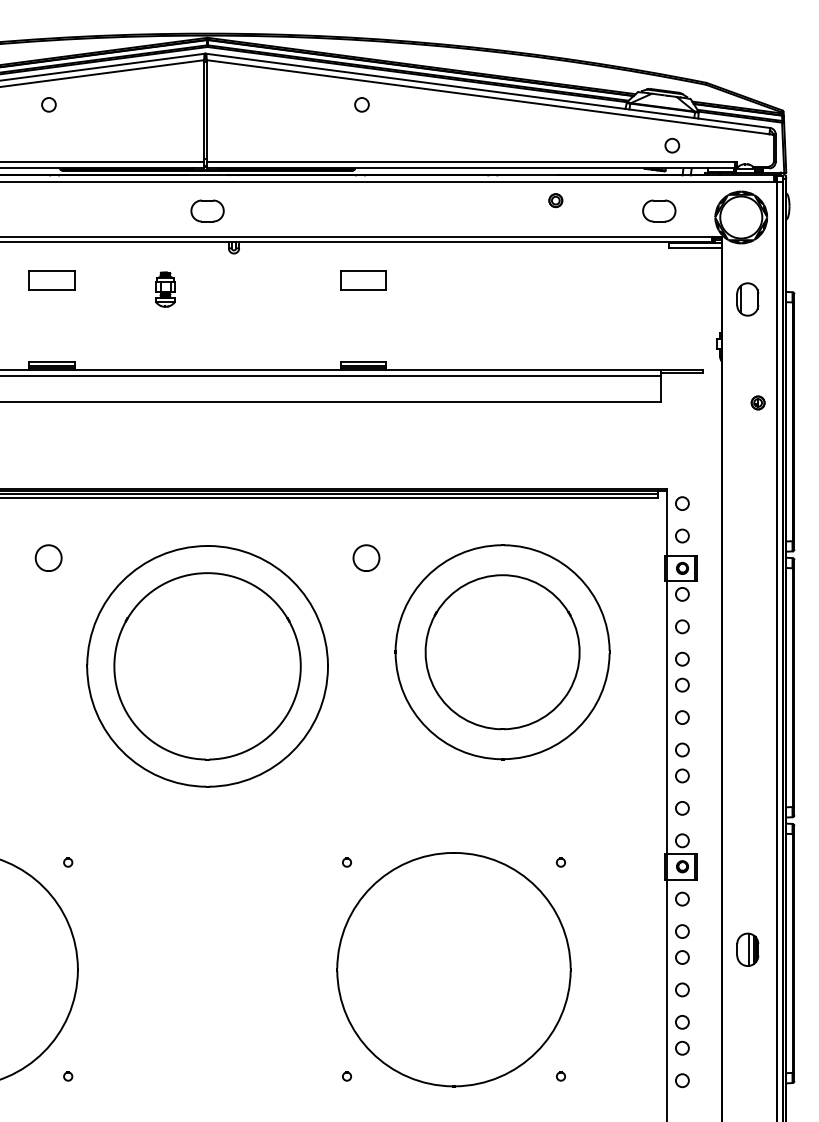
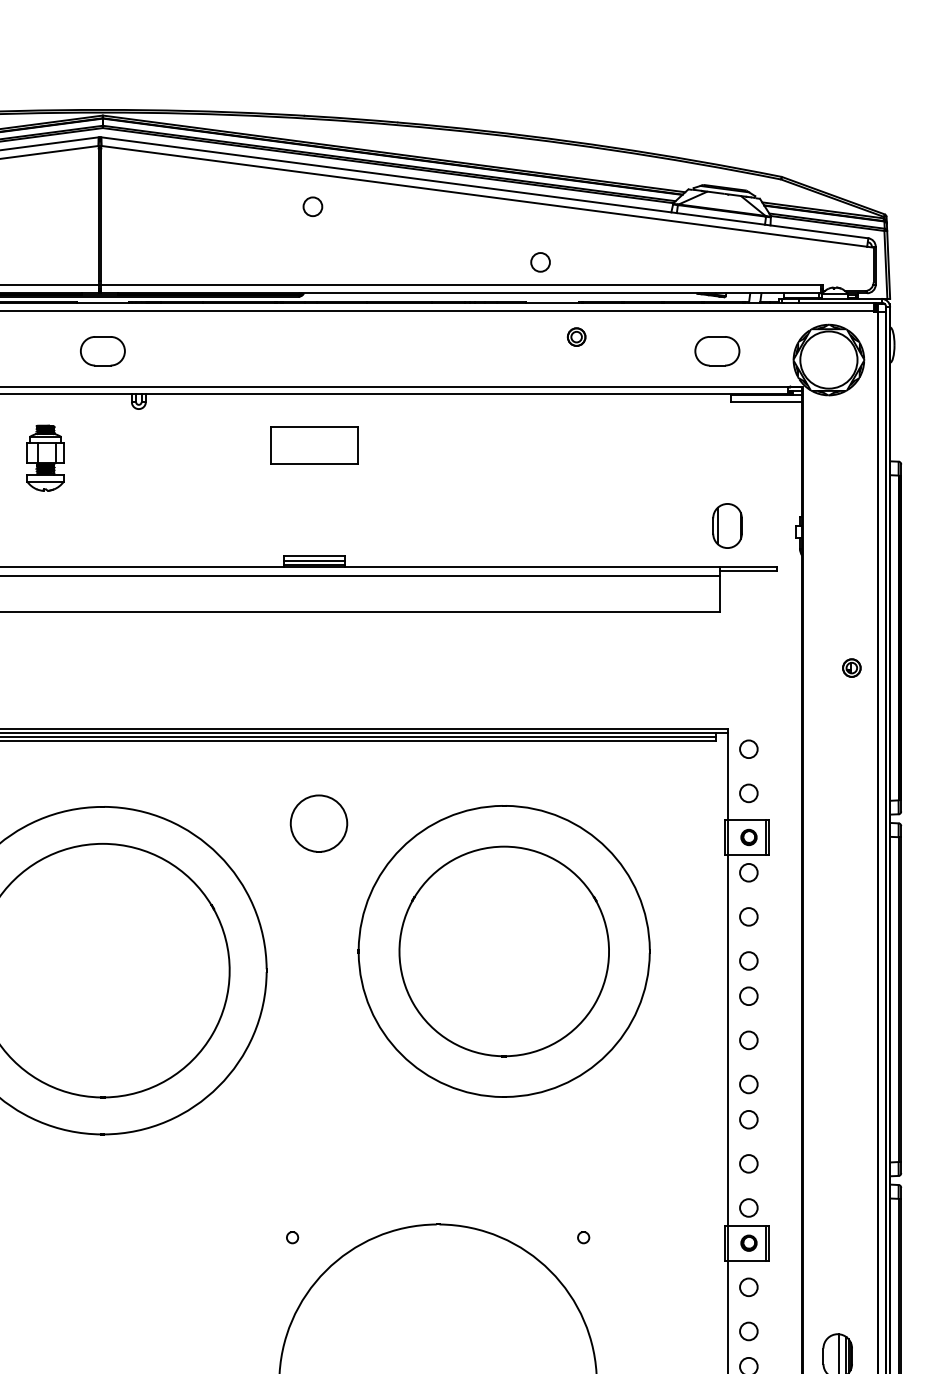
circle: (672, 145) -> (540, 262), moved
part: (363, 280) -> (314, 445), size x1.4
part: (165, 289) -> (45, 457), size x1.4
part: (747, 299) -> (727, 525), moved
part: (757, 402) -> (850, 667), moved
part: (366, 557) -> (319, 822), size x1.6

